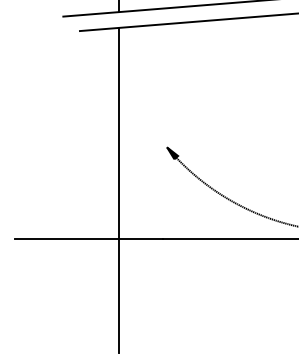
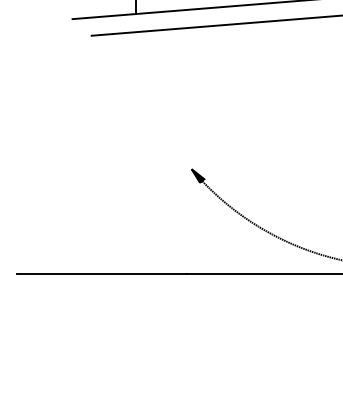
line: (118, 189) -> (135, 217), removed

